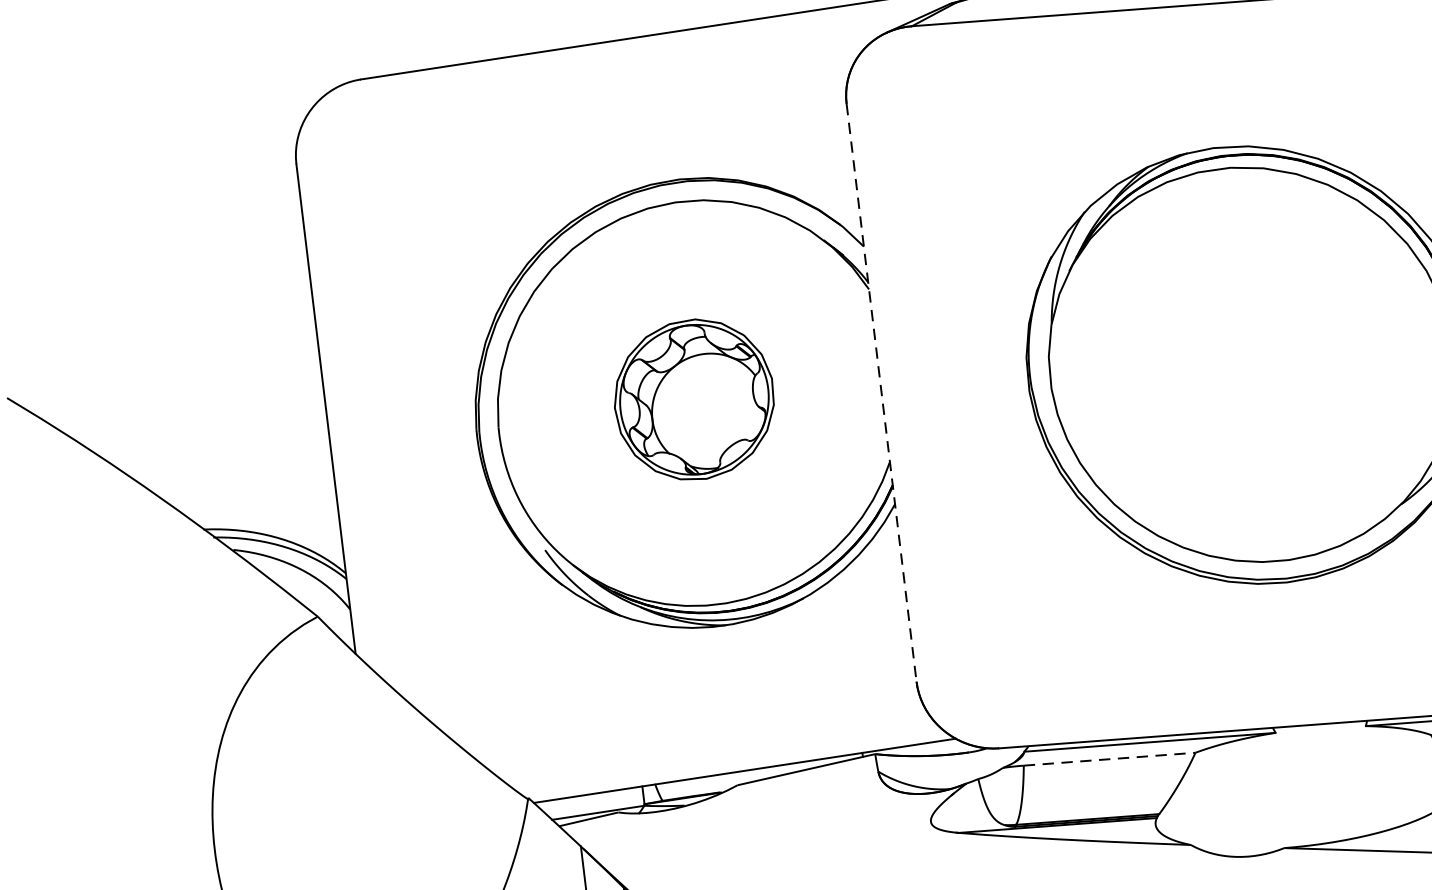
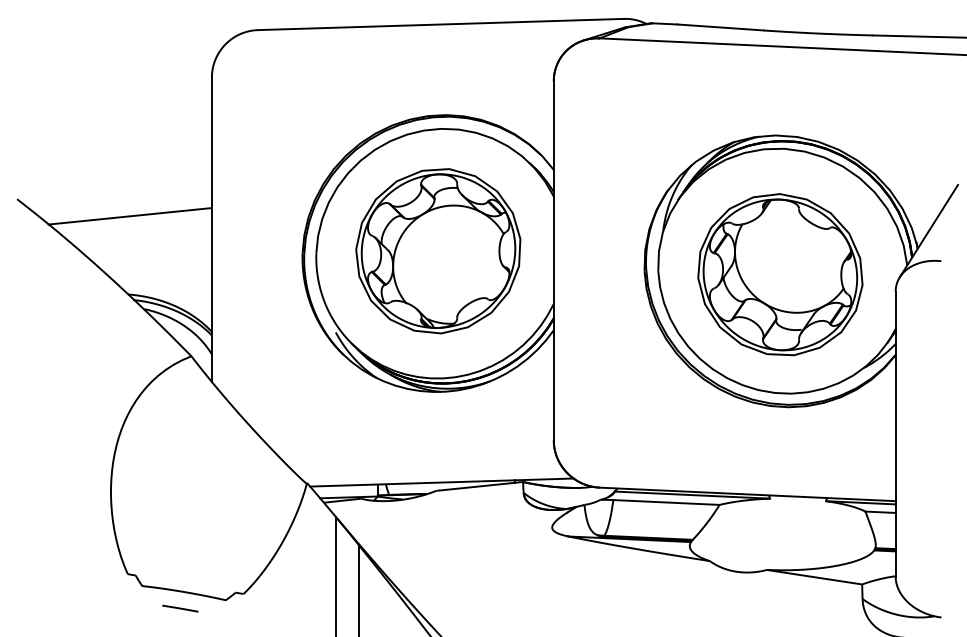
part: (1248, 370) -> (780, 274), added
line: (881, 392) -> (553, 260), dashed -> solid
part: (694, 400) -> (438, 251), size x1.67
line: (191, 403) -> (129, 216), added
line: (1109, 759) -> (666, 502), dashed -> solid

